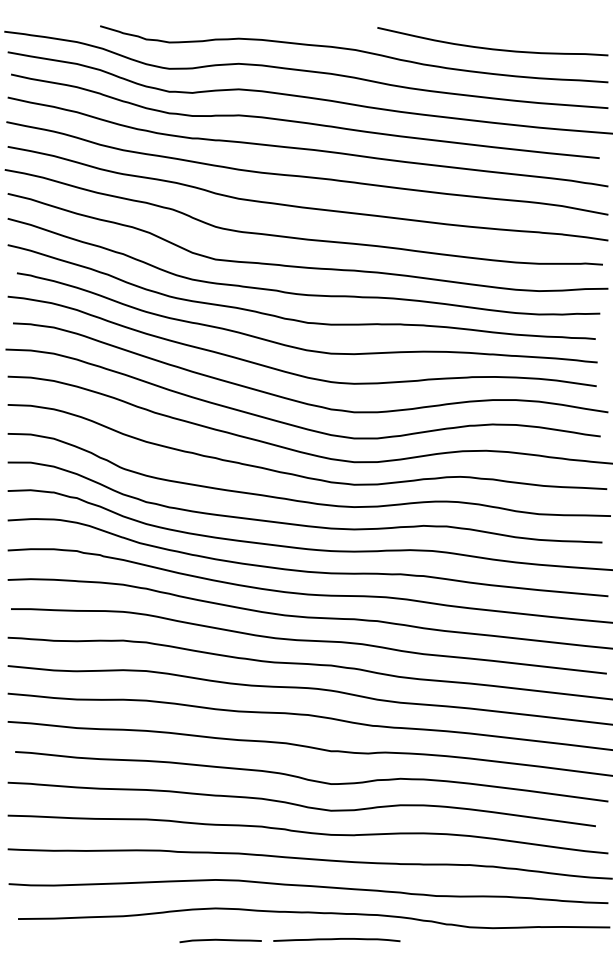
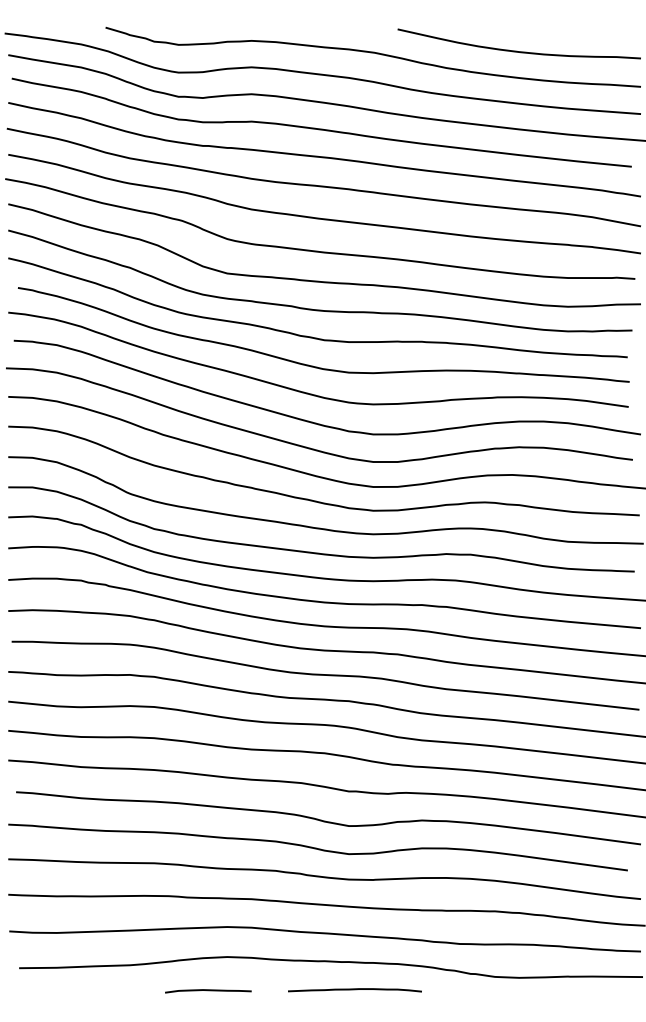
curve: (220, 940) -> (208, 990), moved

